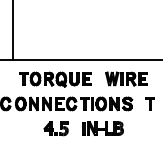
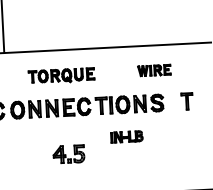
part: (126, 78) -> (154, 69), size x0.6
part: (55, 79) -> (61, 75), size x0.7
part: (55, 128) -> (68, 154), moved
part: (102, 128) -> (126, 136), size x0.6

